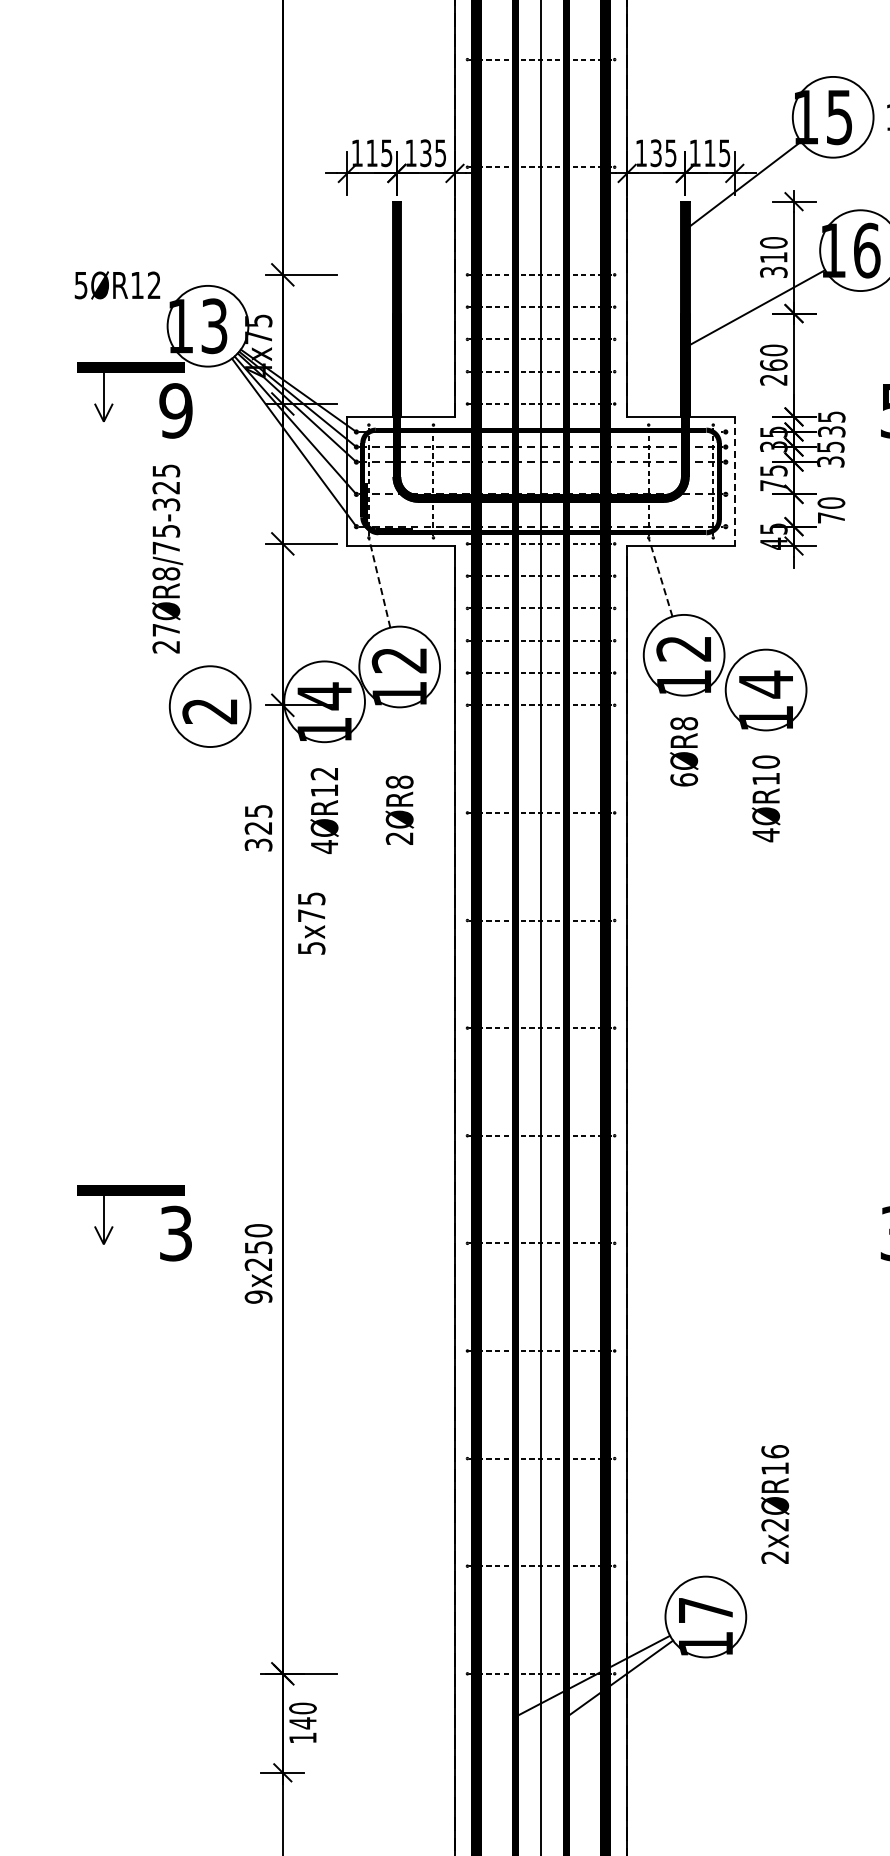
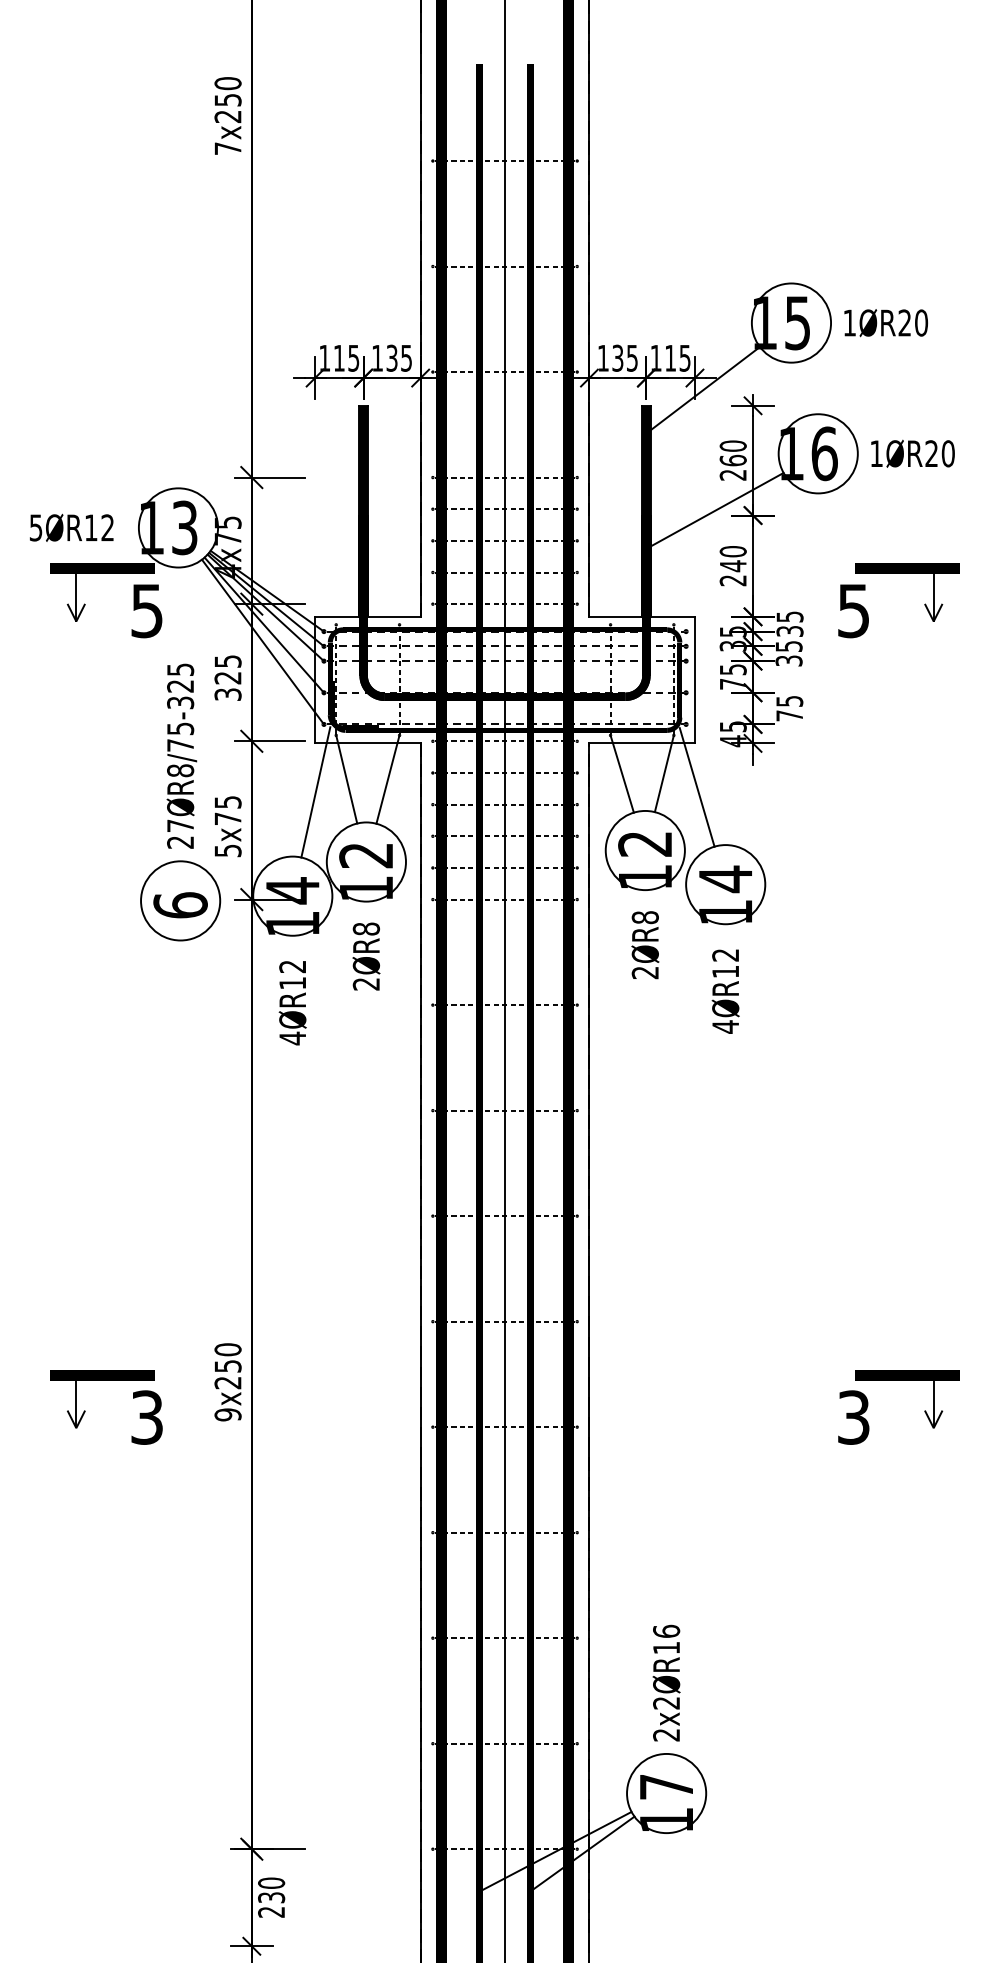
text: (773, 264) -> (732, 467), 310 -> 260
text: (117, 285) -> (71, 527), moved
text: (773, 365) -> (732, 566), 260 -> 240
text: (175, 410) -> (146, 610), 9 -> 5
line: (734, 481) -> (694, 680), dashed -> solid
text: (831, 503) -> (789, 701), 70 -> 75
text: (167, 558) -> (181, 755), moved
line: (660, 576) -> (622, 773), dashed -> solid
line: (702, 576) -> (663, 773), added
line: (379, 582) -> (346, 779), dashed -> solid
line: (421, 582) -> (387, 779), added
line: (736, 590) -> (696, 787), added
line: (347, 596) -> (315, 792), added
text: (210, 711) -> (180, 905), 2 -> 6
text: (765, 761) -> (725, 954), 4ØR10 -> 4ØR12
text: (683, 779) -> (644, 972), 6ØR8 -> 2ØR8
text: (399, 810) -> (366, 956), moved
text: (258, 827) -> (227, 677), moved
text: (312, 923) -> (228, 826), moved
text: (258, 1264) -> (227, 1382), moved
text: (775, 1503) -> (666, 1682), moved
text: (302, 1730) -> (271, 1904), 140 -> 230

